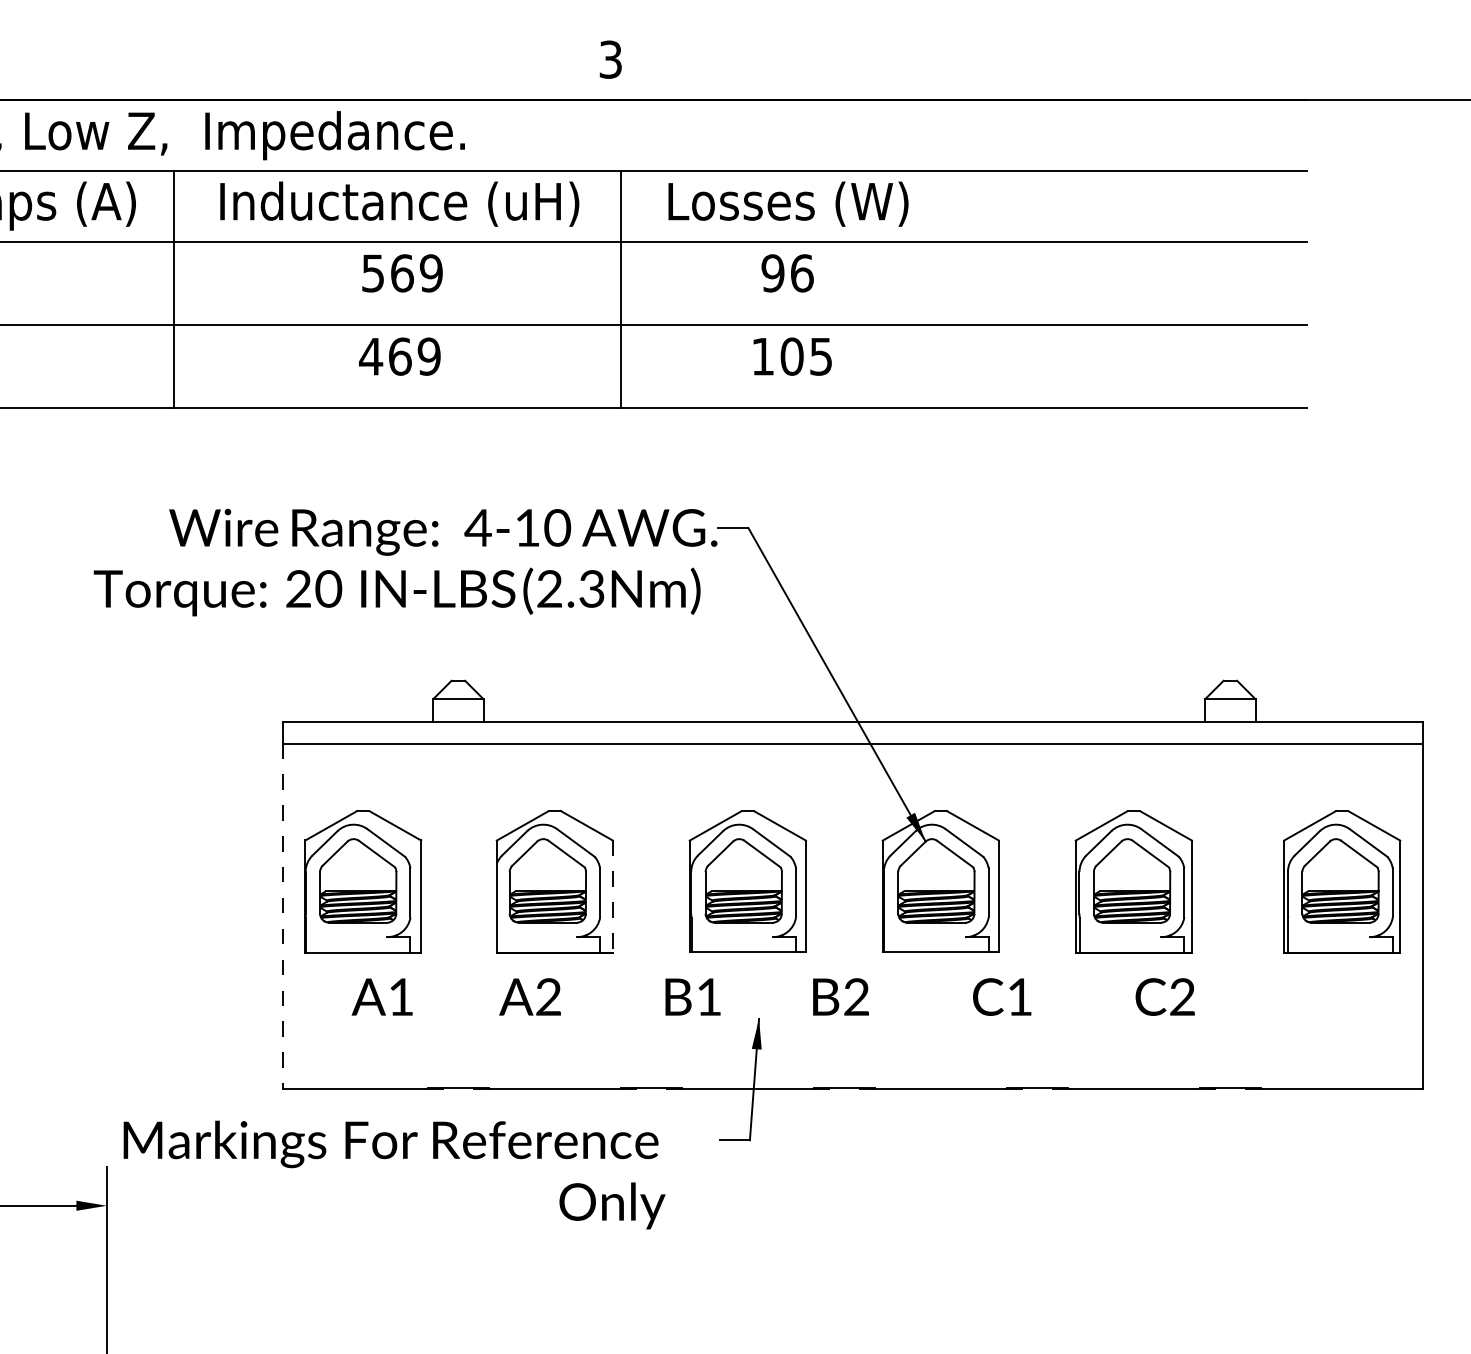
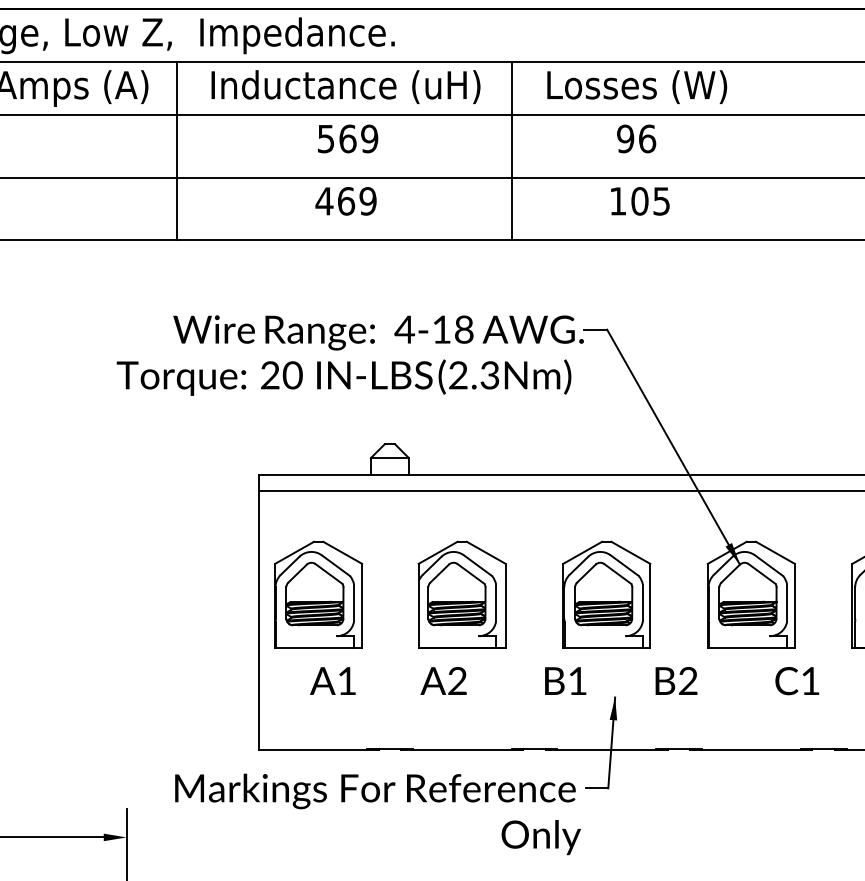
text: (557, 528) -> (464, 330), 4-10 -> 4-18
line: (612, 897) -> (505, 606), dashed -> solid
line: (282, 916) -> (258, 620), dashed -> solid
text: (394, 1174) -> (378, 813), moved

